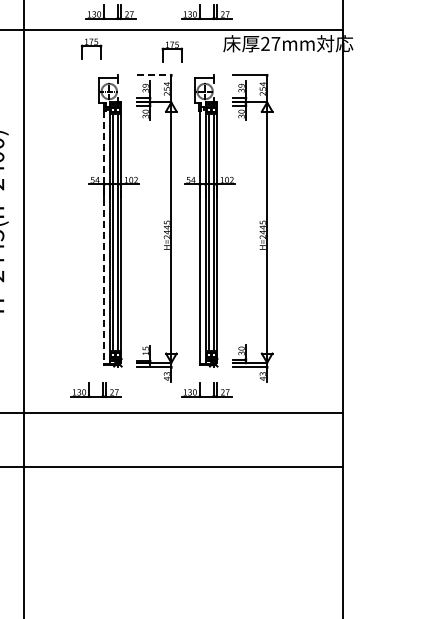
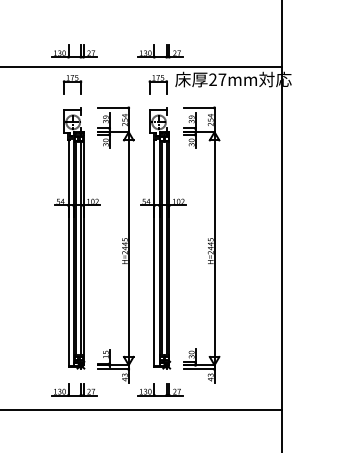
part: (91, 48) -> (72, 83), moved
part: (171, 51) -> (157, 83), moved
line: (154, 75) -> (113, 108), dashed -> solid
line: (104, 237) -> (68, 253), dashed -> solid
part: (95, 389) -> (74, 389), moved

